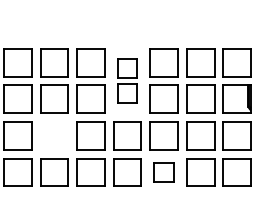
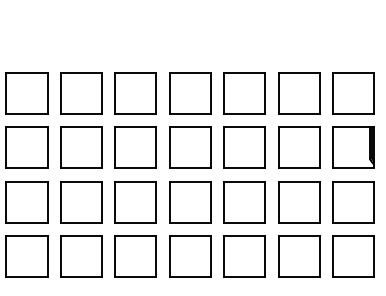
part: (127, 80) -> (190, 119), size x1.43
part: (54, 135) -> (81, 201), added
part: (163, 172) -> (243, 256), size x1.43

